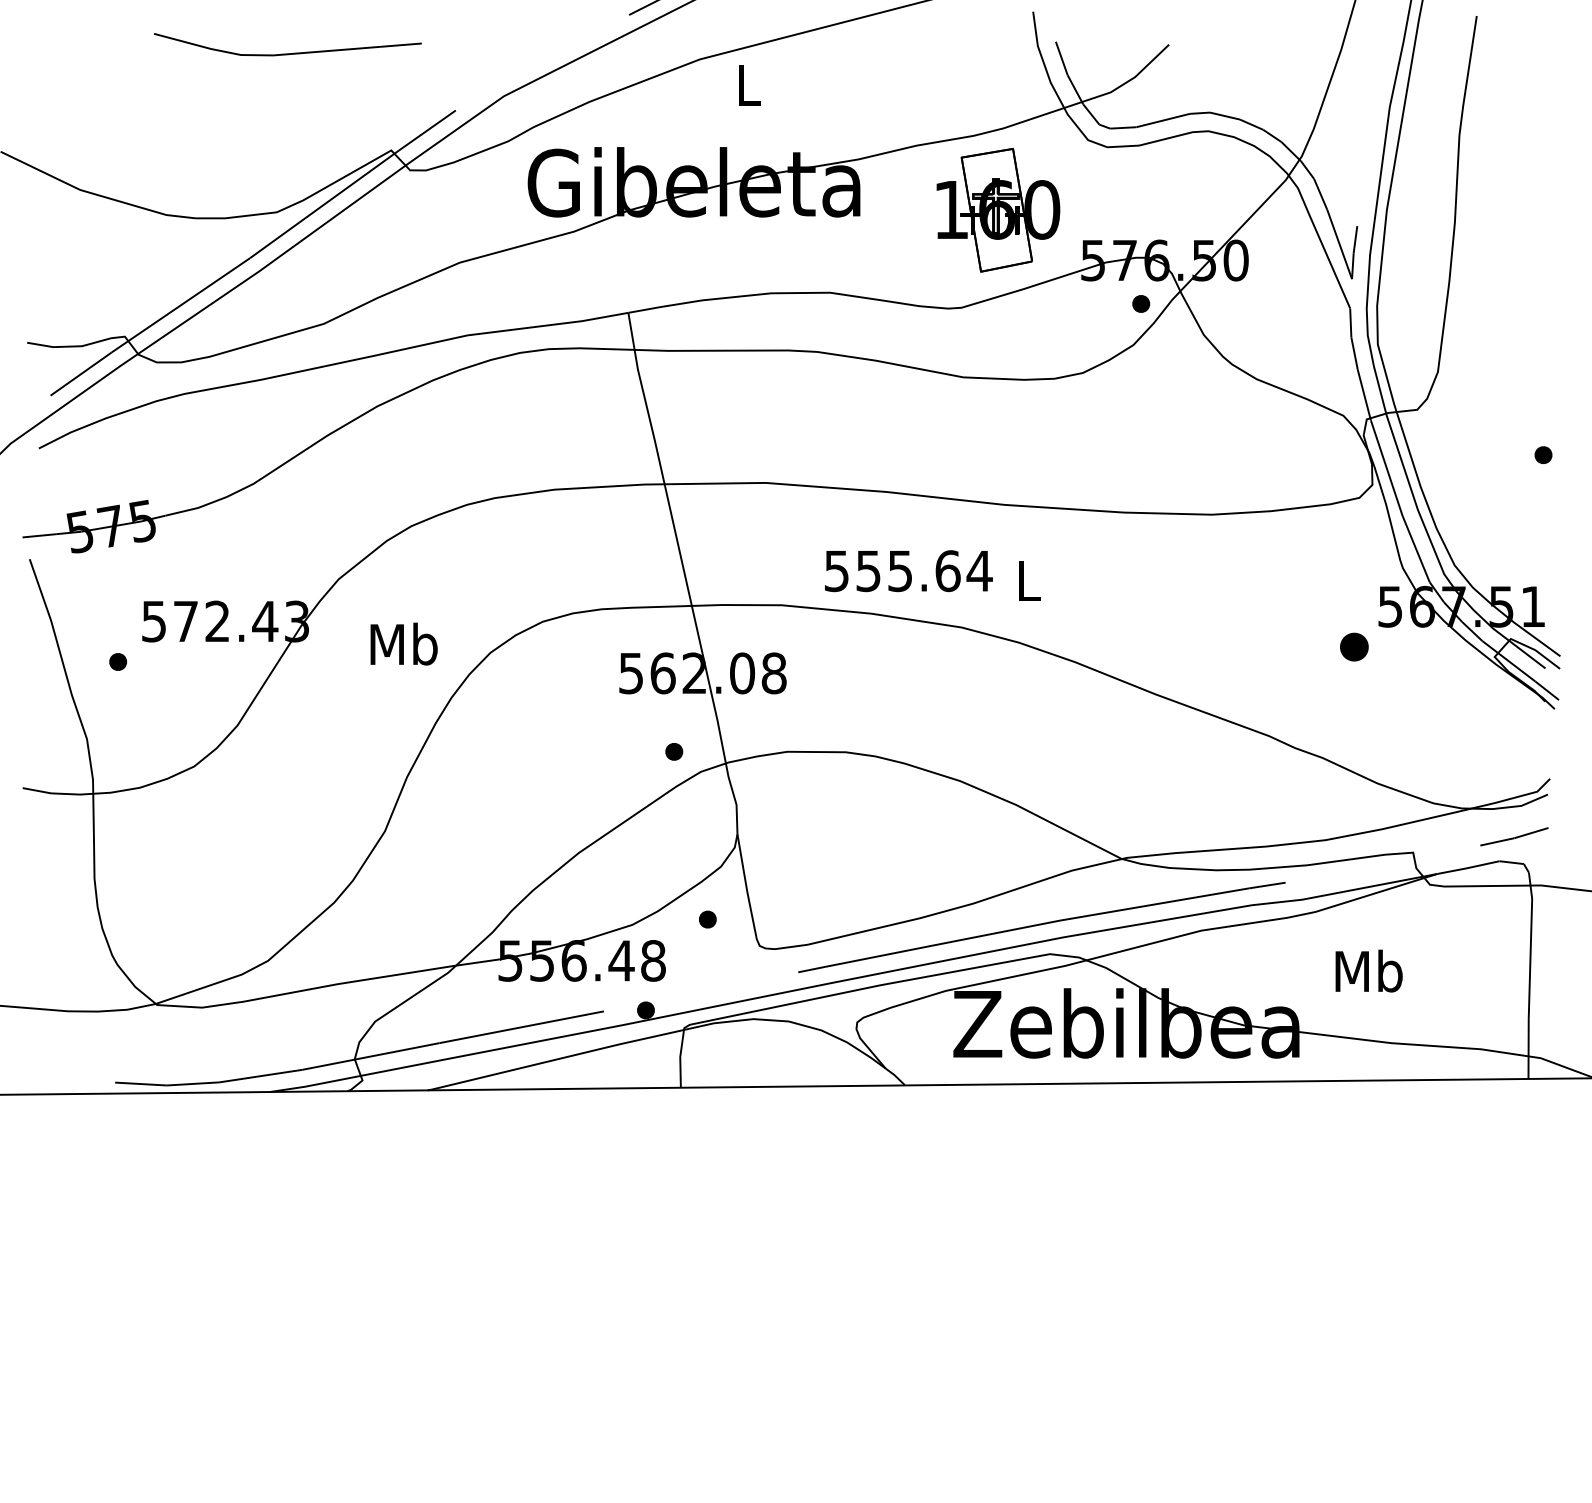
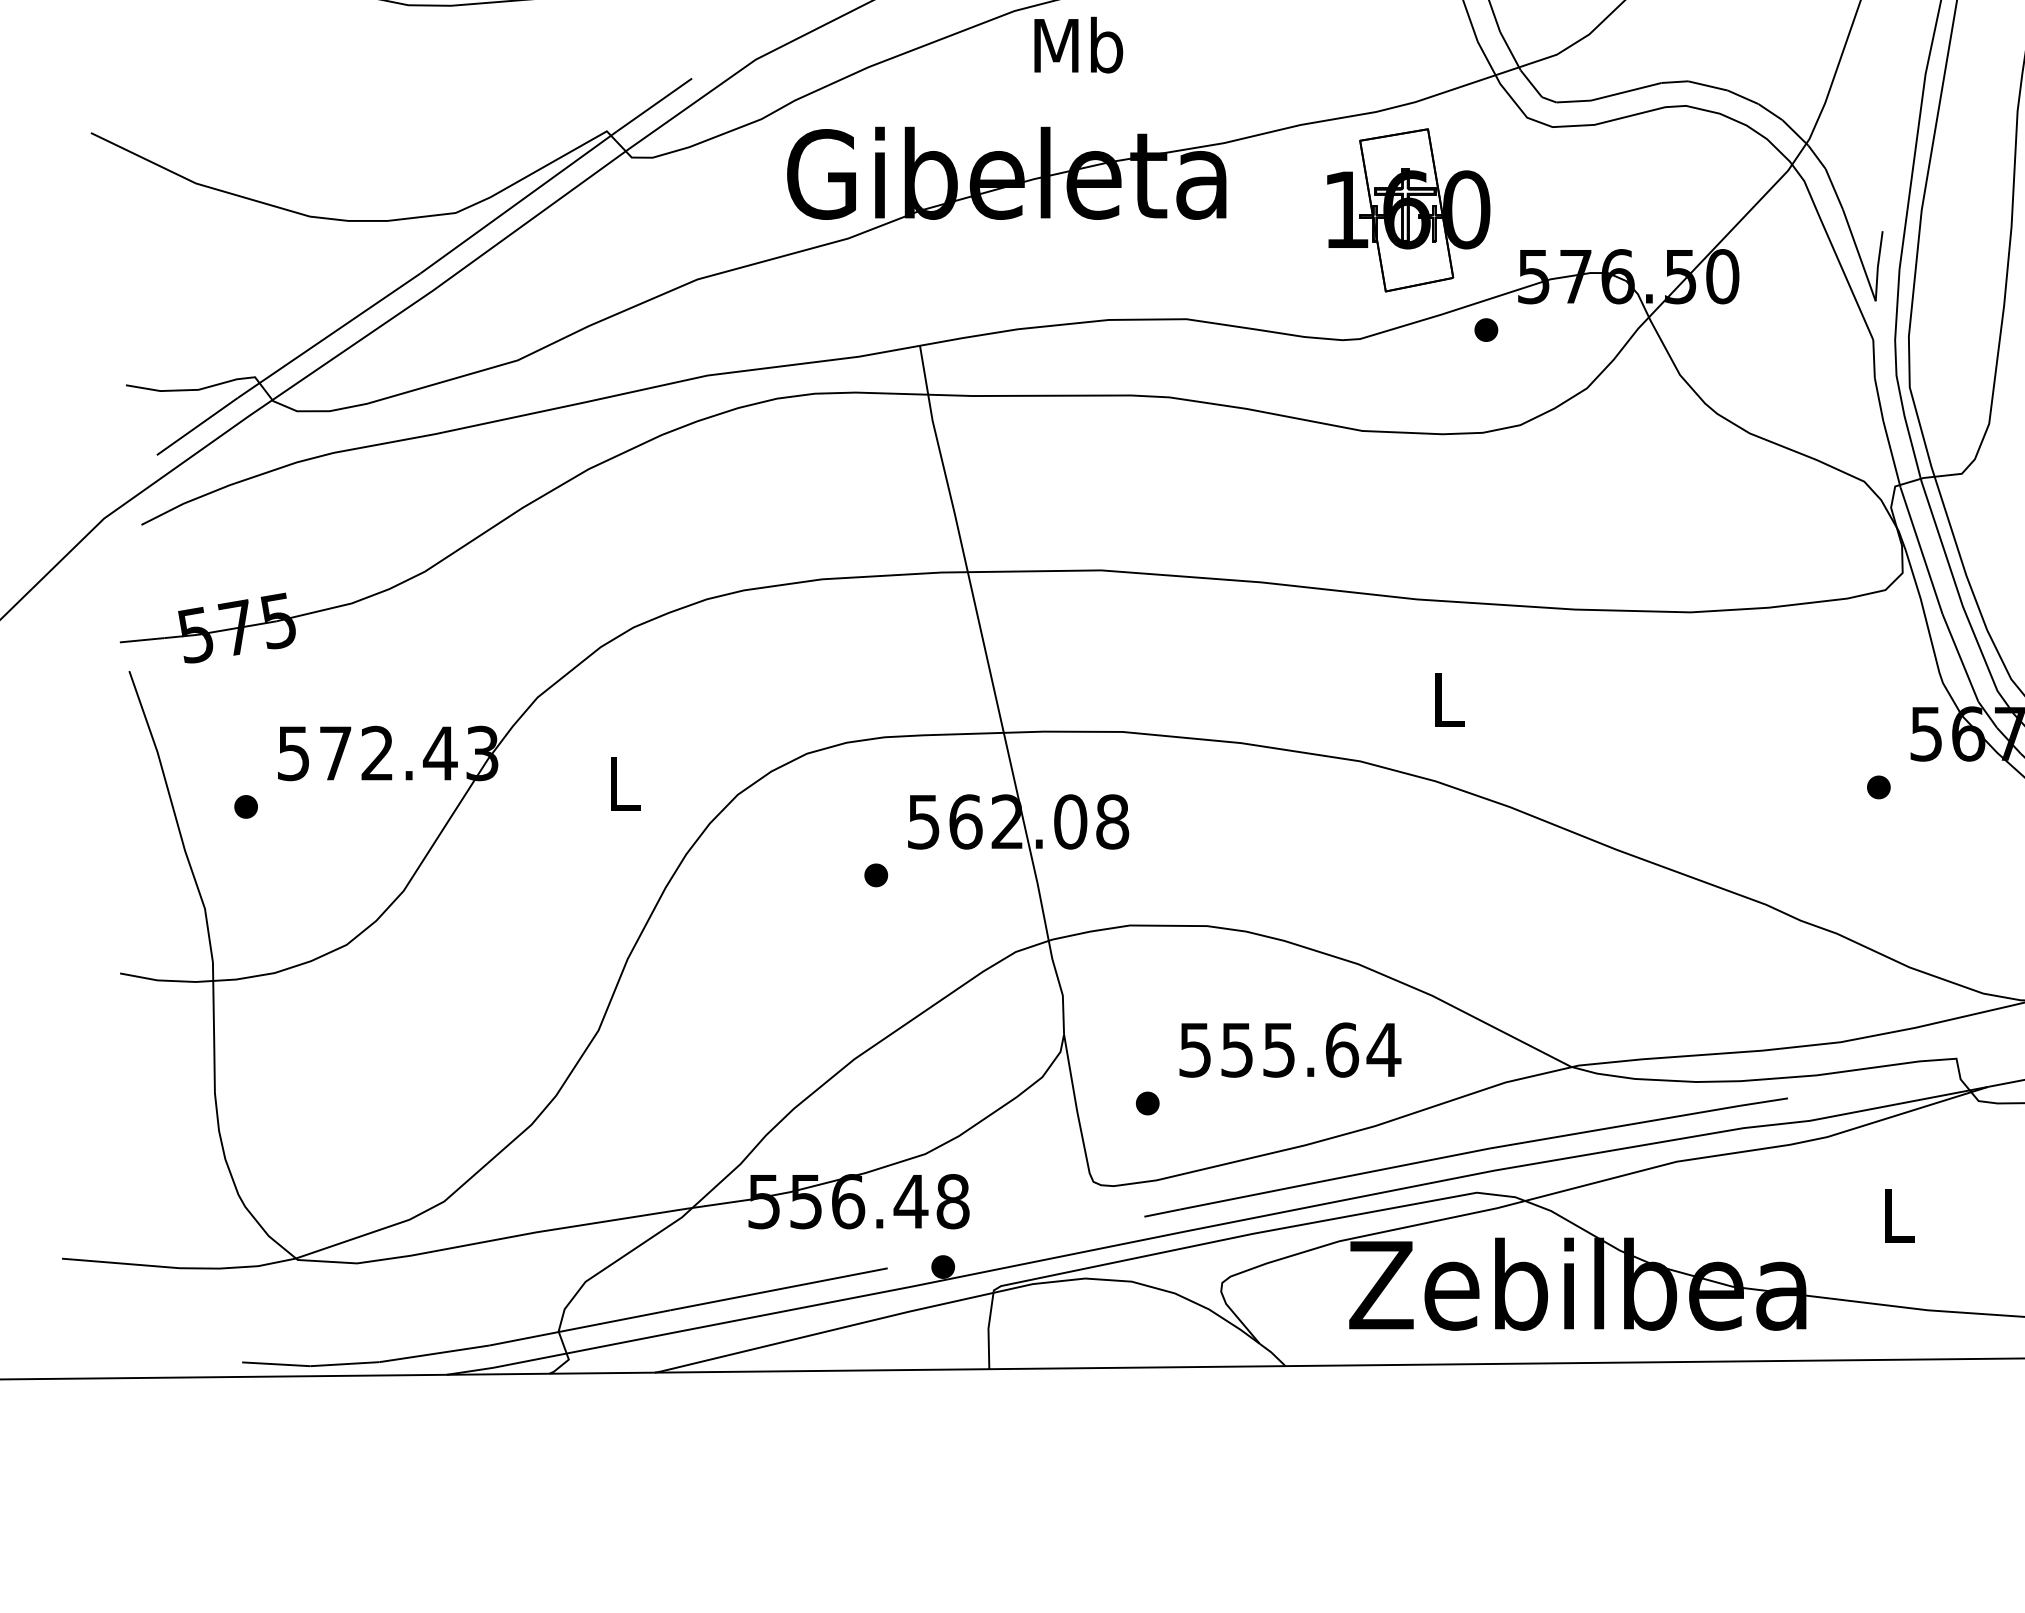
text: (748, 84) -> (1078, 44), L -> Mb
part: (1141, 303) -> (1486, 329), moved
text: (908, 571) -> (1289, 1050), moved
text: (403, 643) -> (622, 782), Mb -> L
part: (1354, 647) -> (1878, 787), size x0.62
part: (674, 751) -> (876, 874), moved
part: (707, 919) -> (1147, 1103), moved
text: (1368, 970) -> (1897, 1214), Mb -> L

